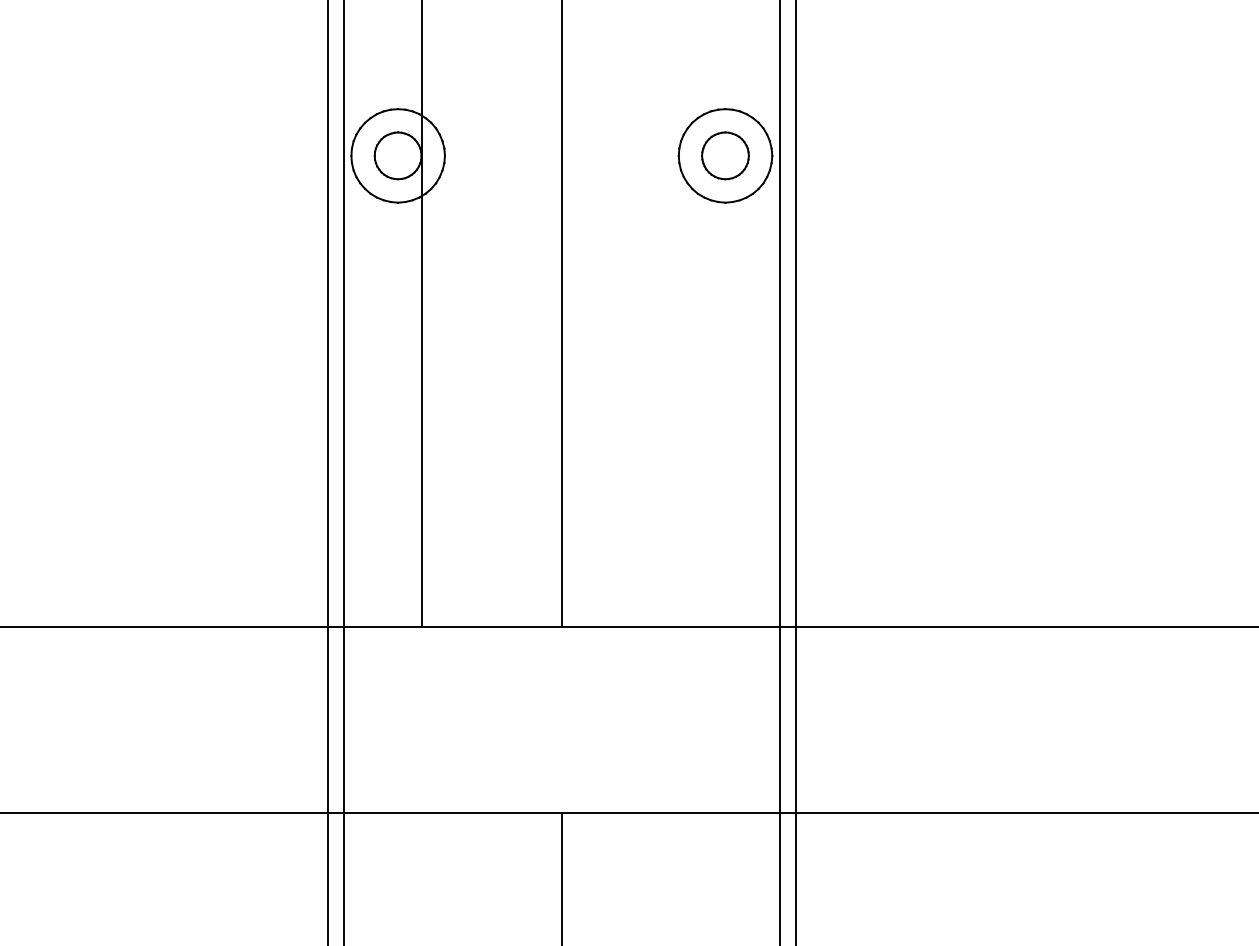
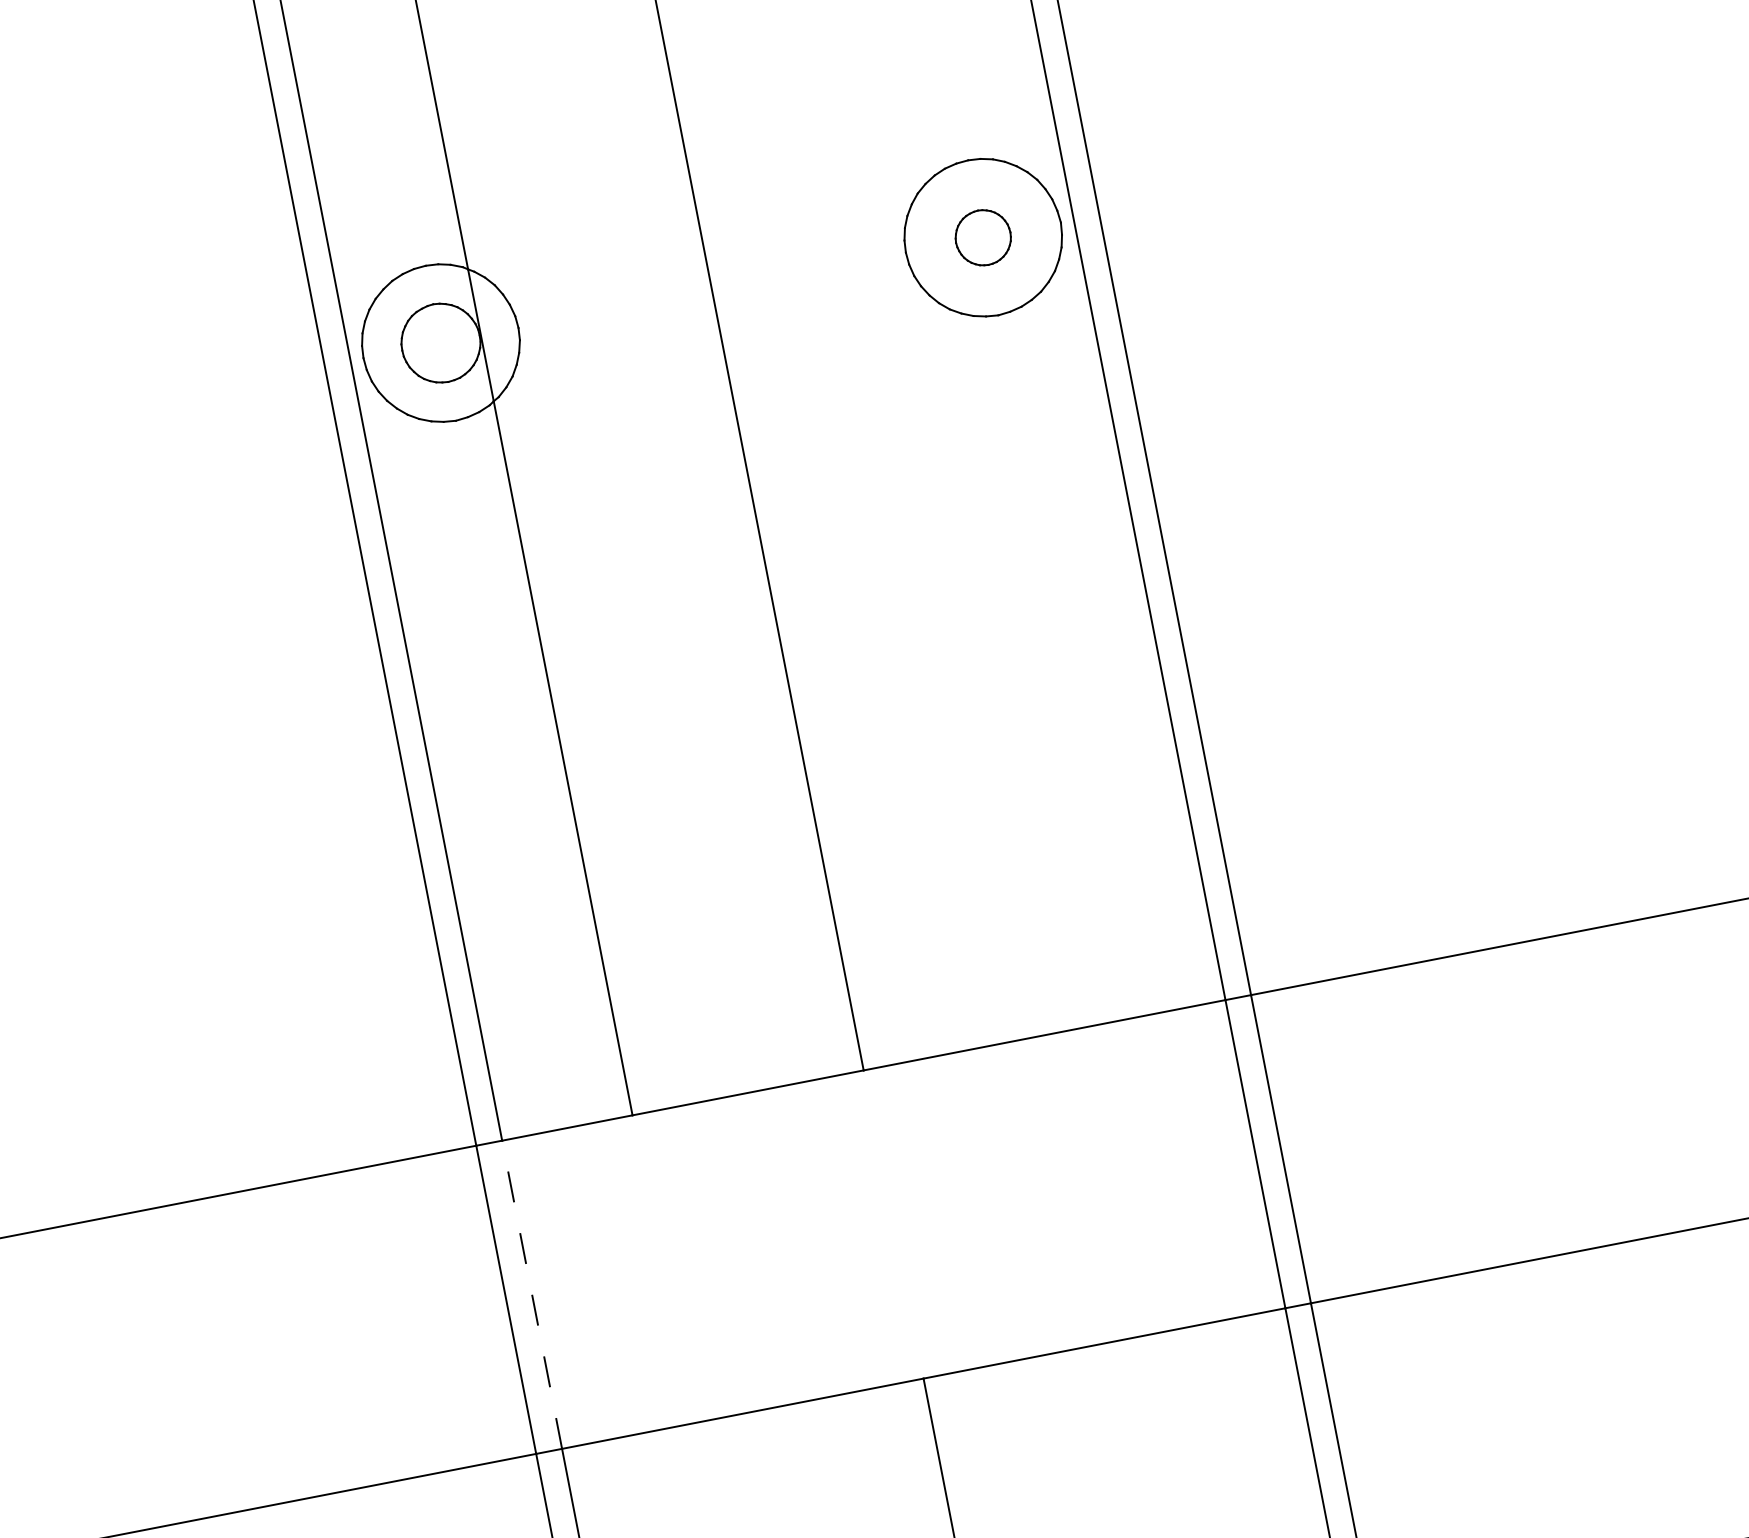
part: (725, 155) -> (983, 237), size x0.7
line: (343, 719) -> (531, 1294), solid -> dashed

